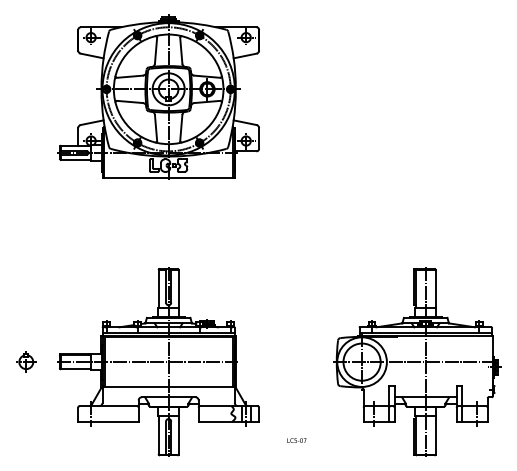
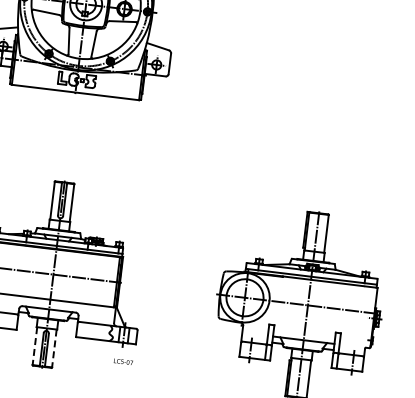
line: (158, 436) -> (34, 347), solid -> dashed
line: (178, 436) -> (54, 349), solid -> dashed
text: (296, 440) -> (123, 361), moved

